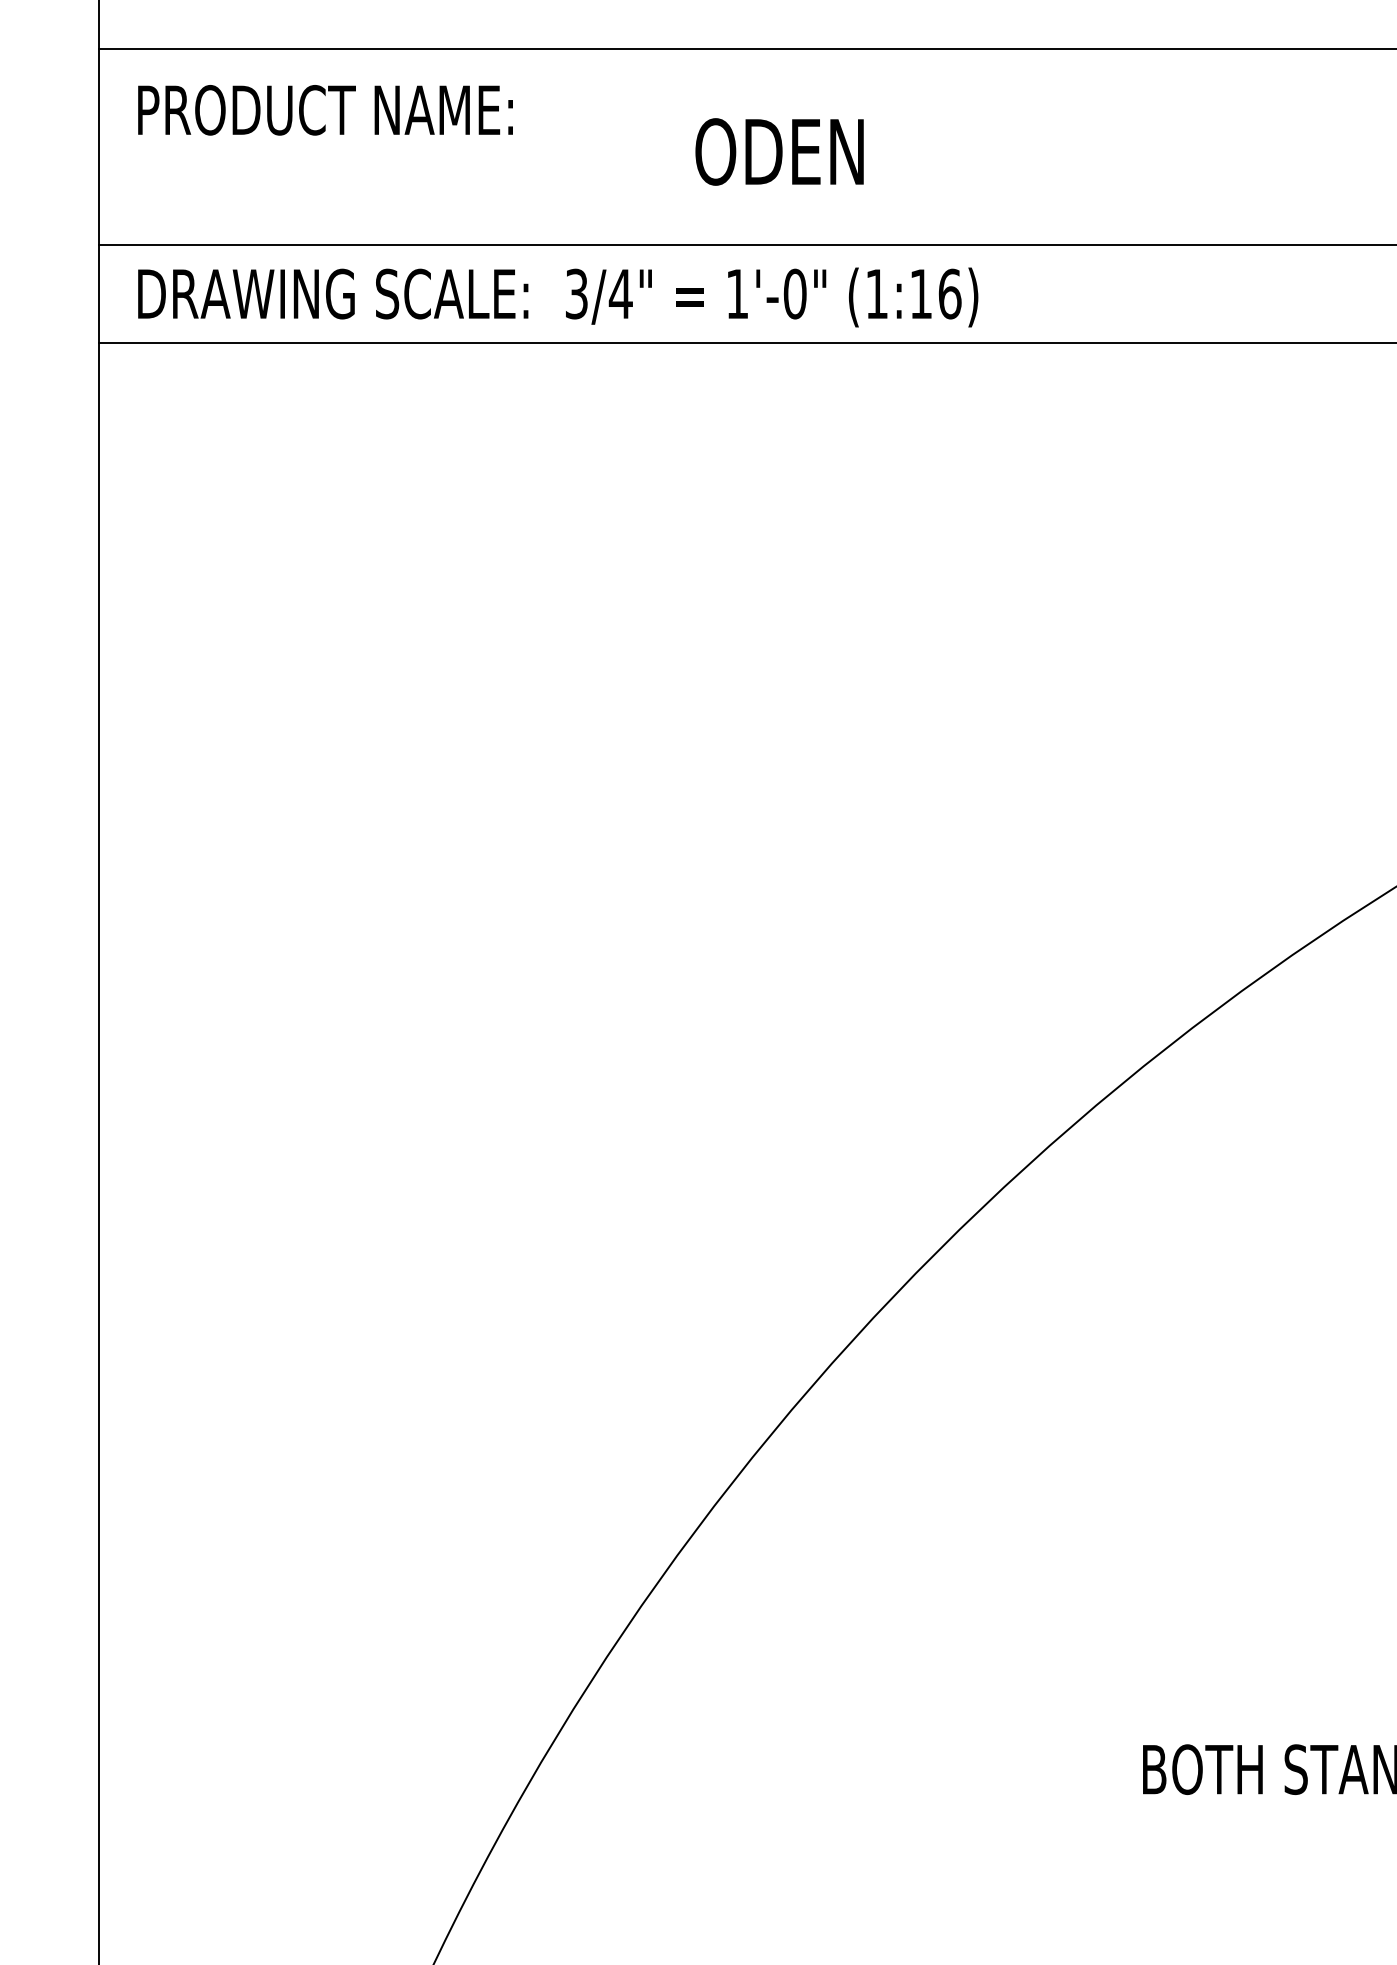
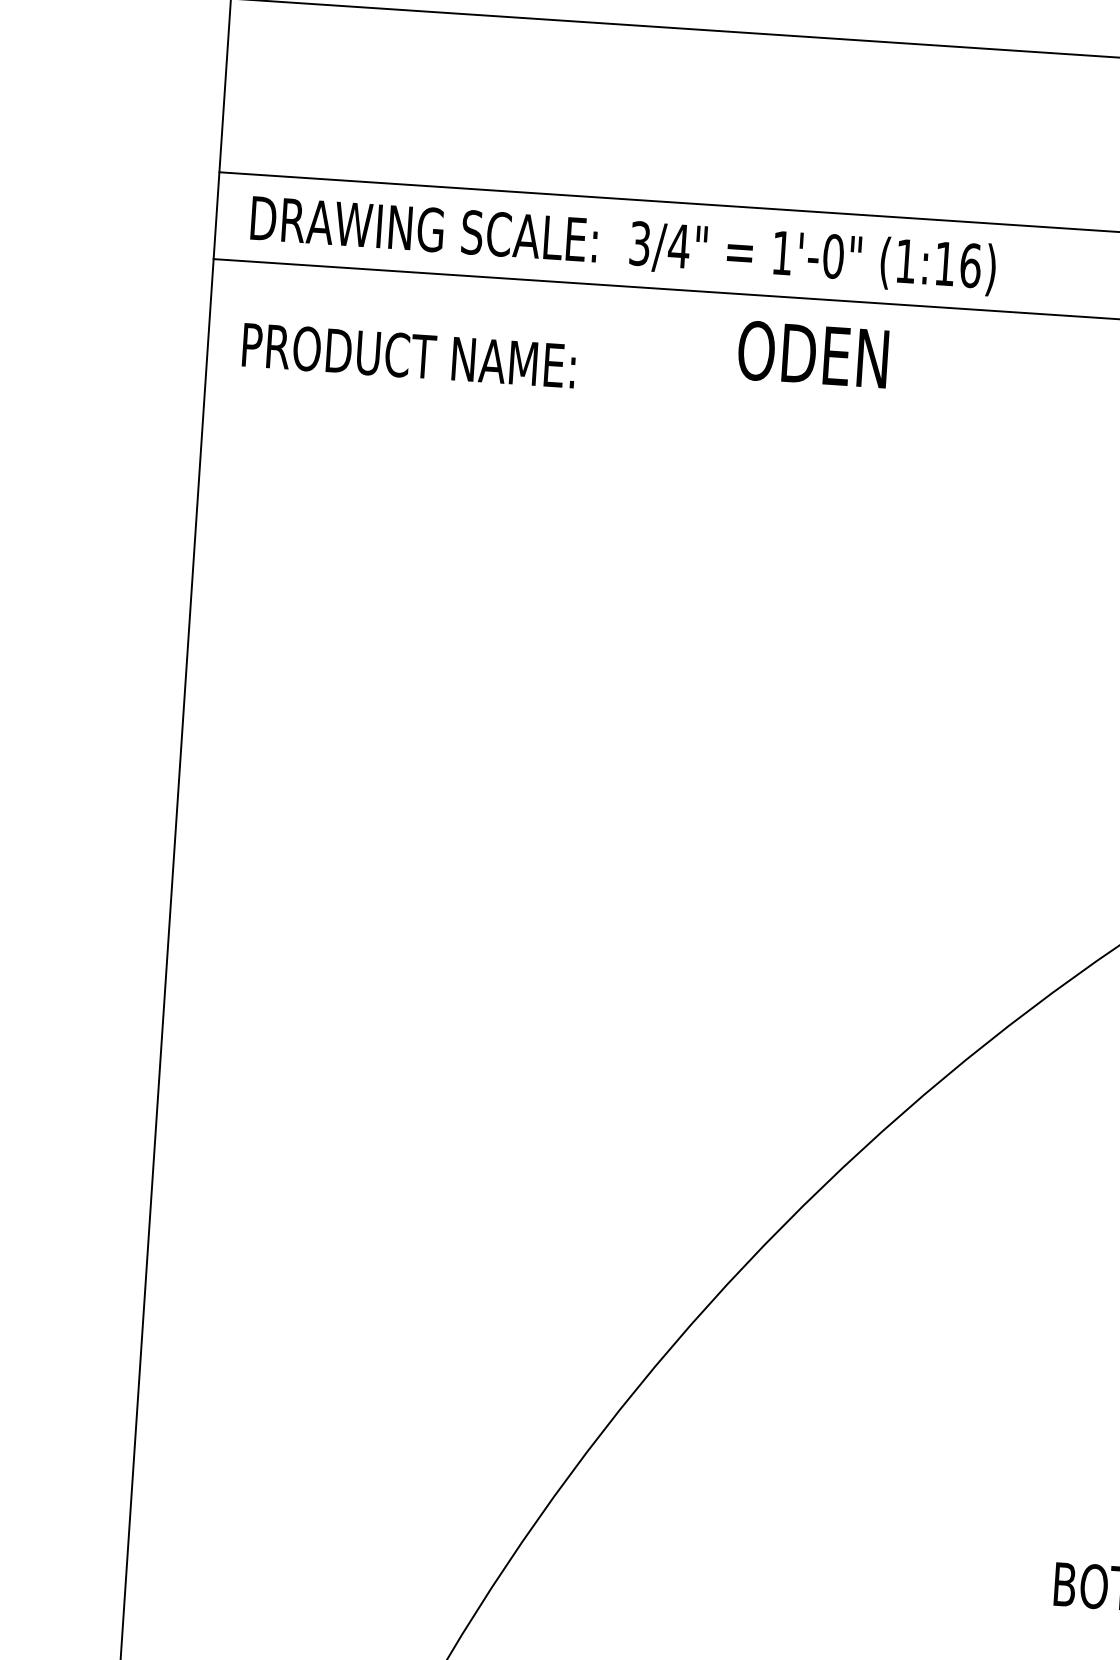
text: (325, 110) -> (409, 355), moved
text: (779, 151) -> (813, 354), moved

